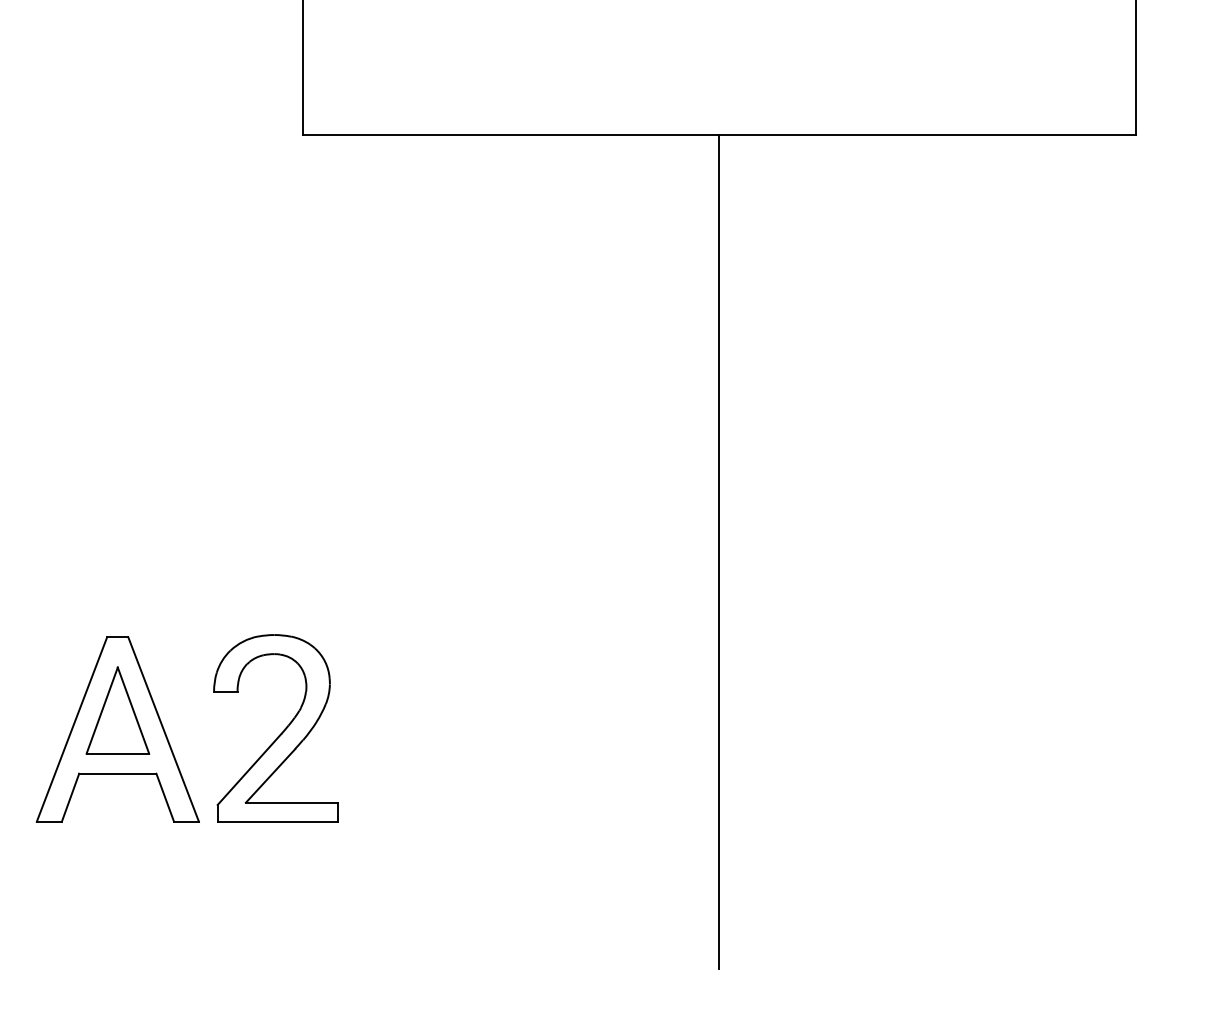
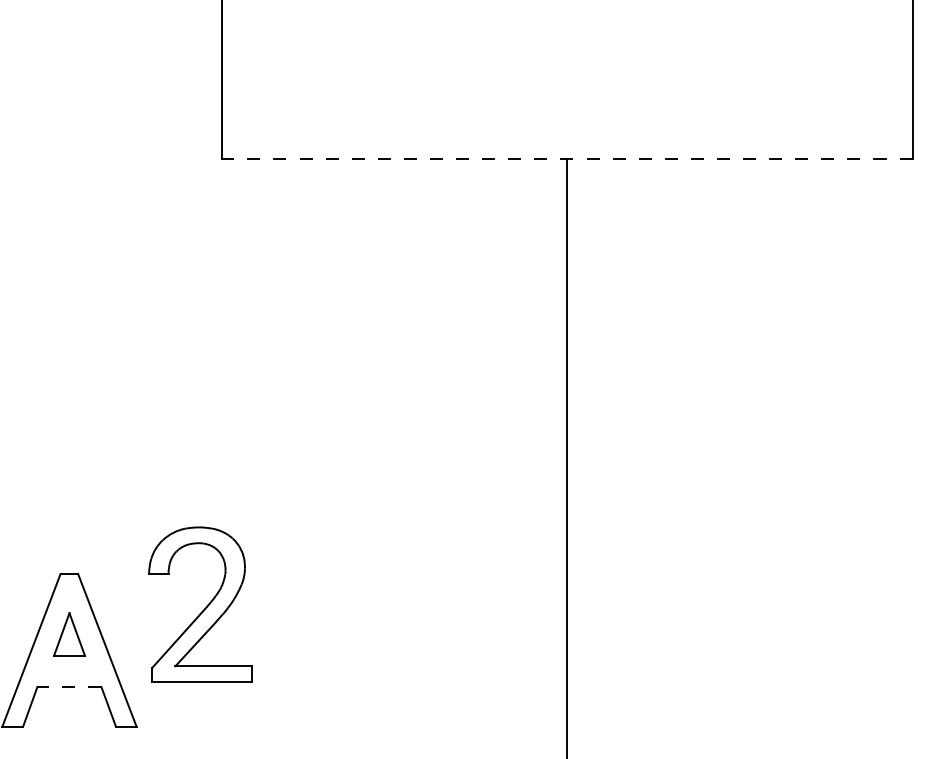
line: (719, 135) -> (567, 158), solid -> dashed
part: (117, 710) -> (69, 634), size x0.6
part: (280, 733) -> (204, 608), moved
line: (117, 773) -> (69, 686), solid -> dashed

